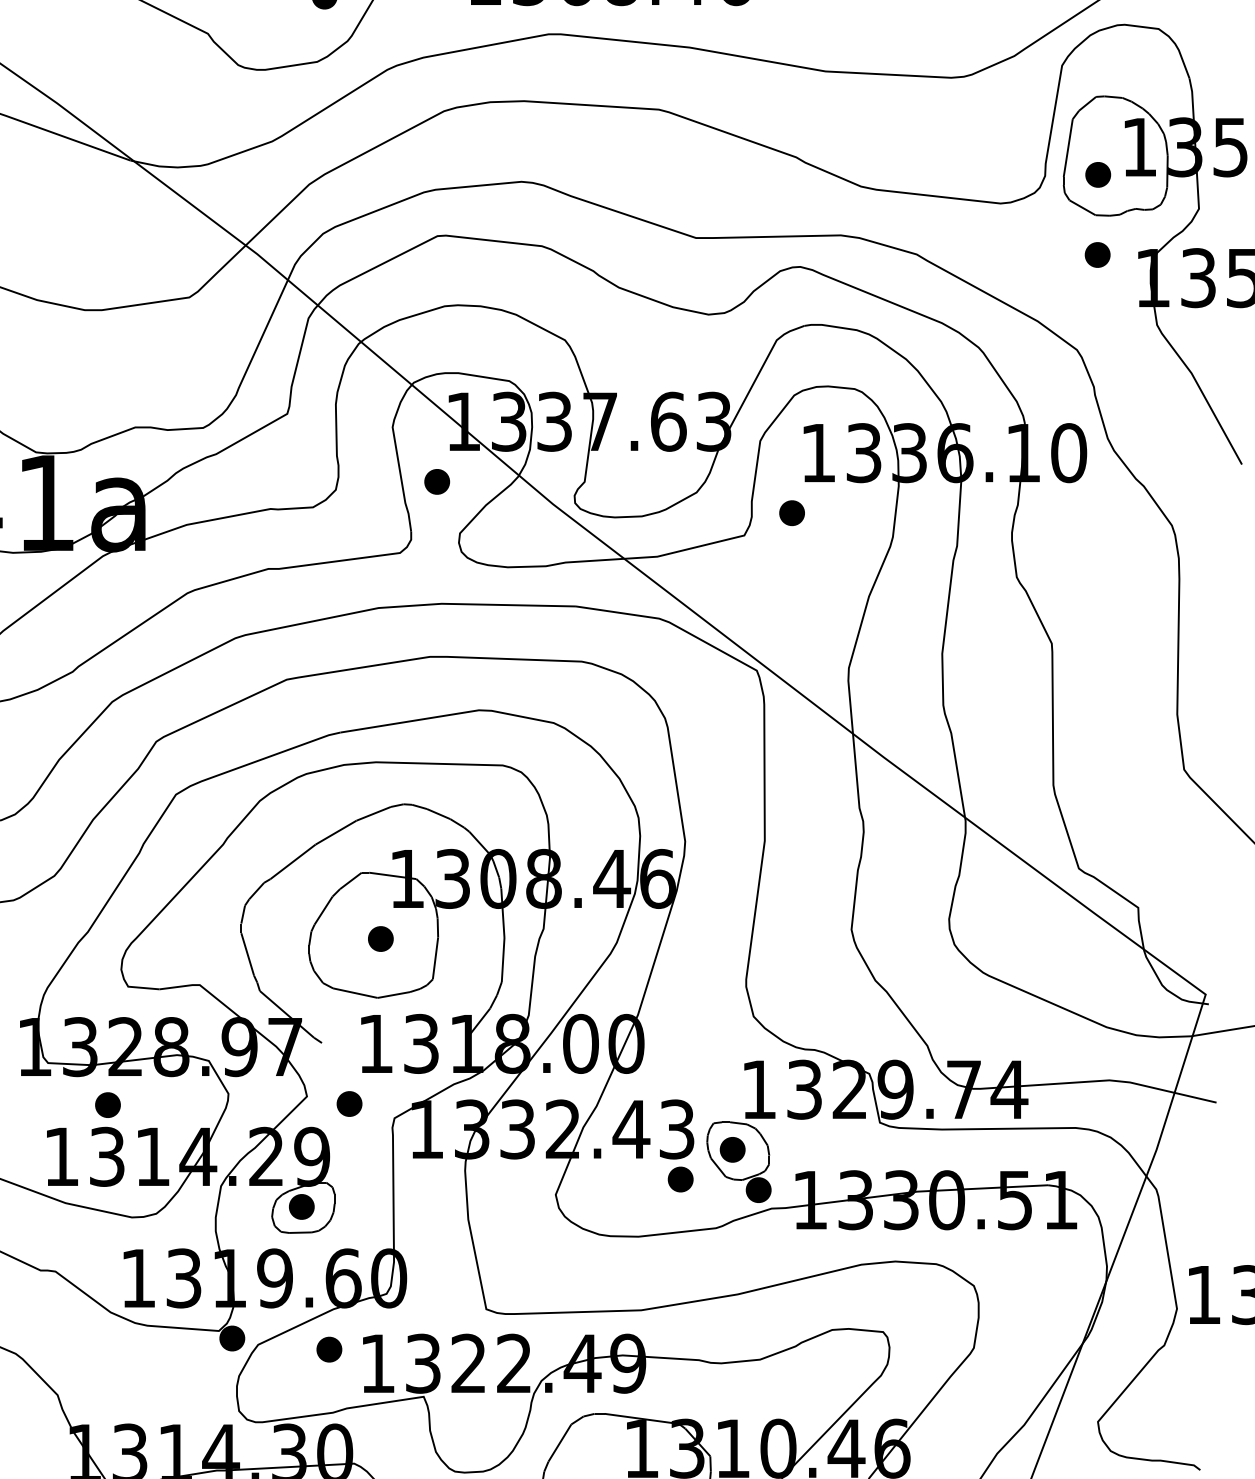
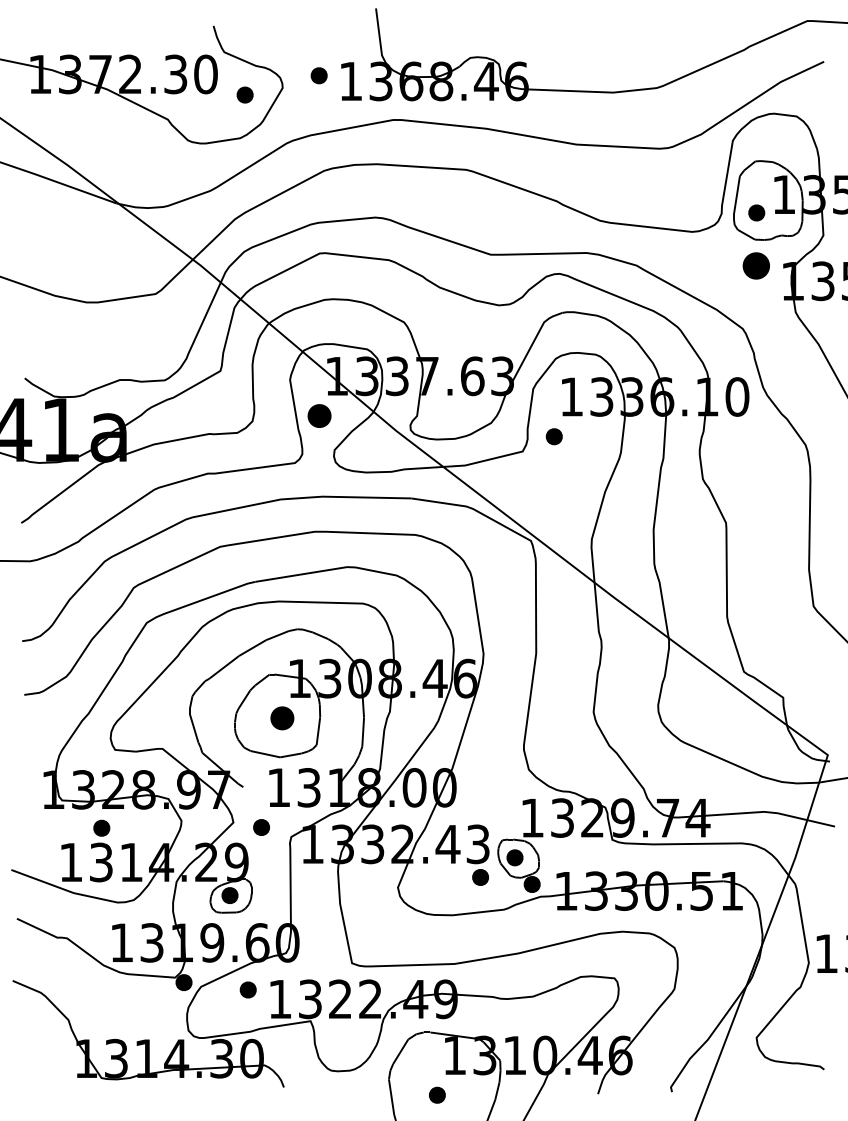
part: (1097, 254) -> (756, 265), size x1.6
part: (437, 481) -> (319, 415), size x1.4
part: (379, 939) -> (281, 718), size x1.4

